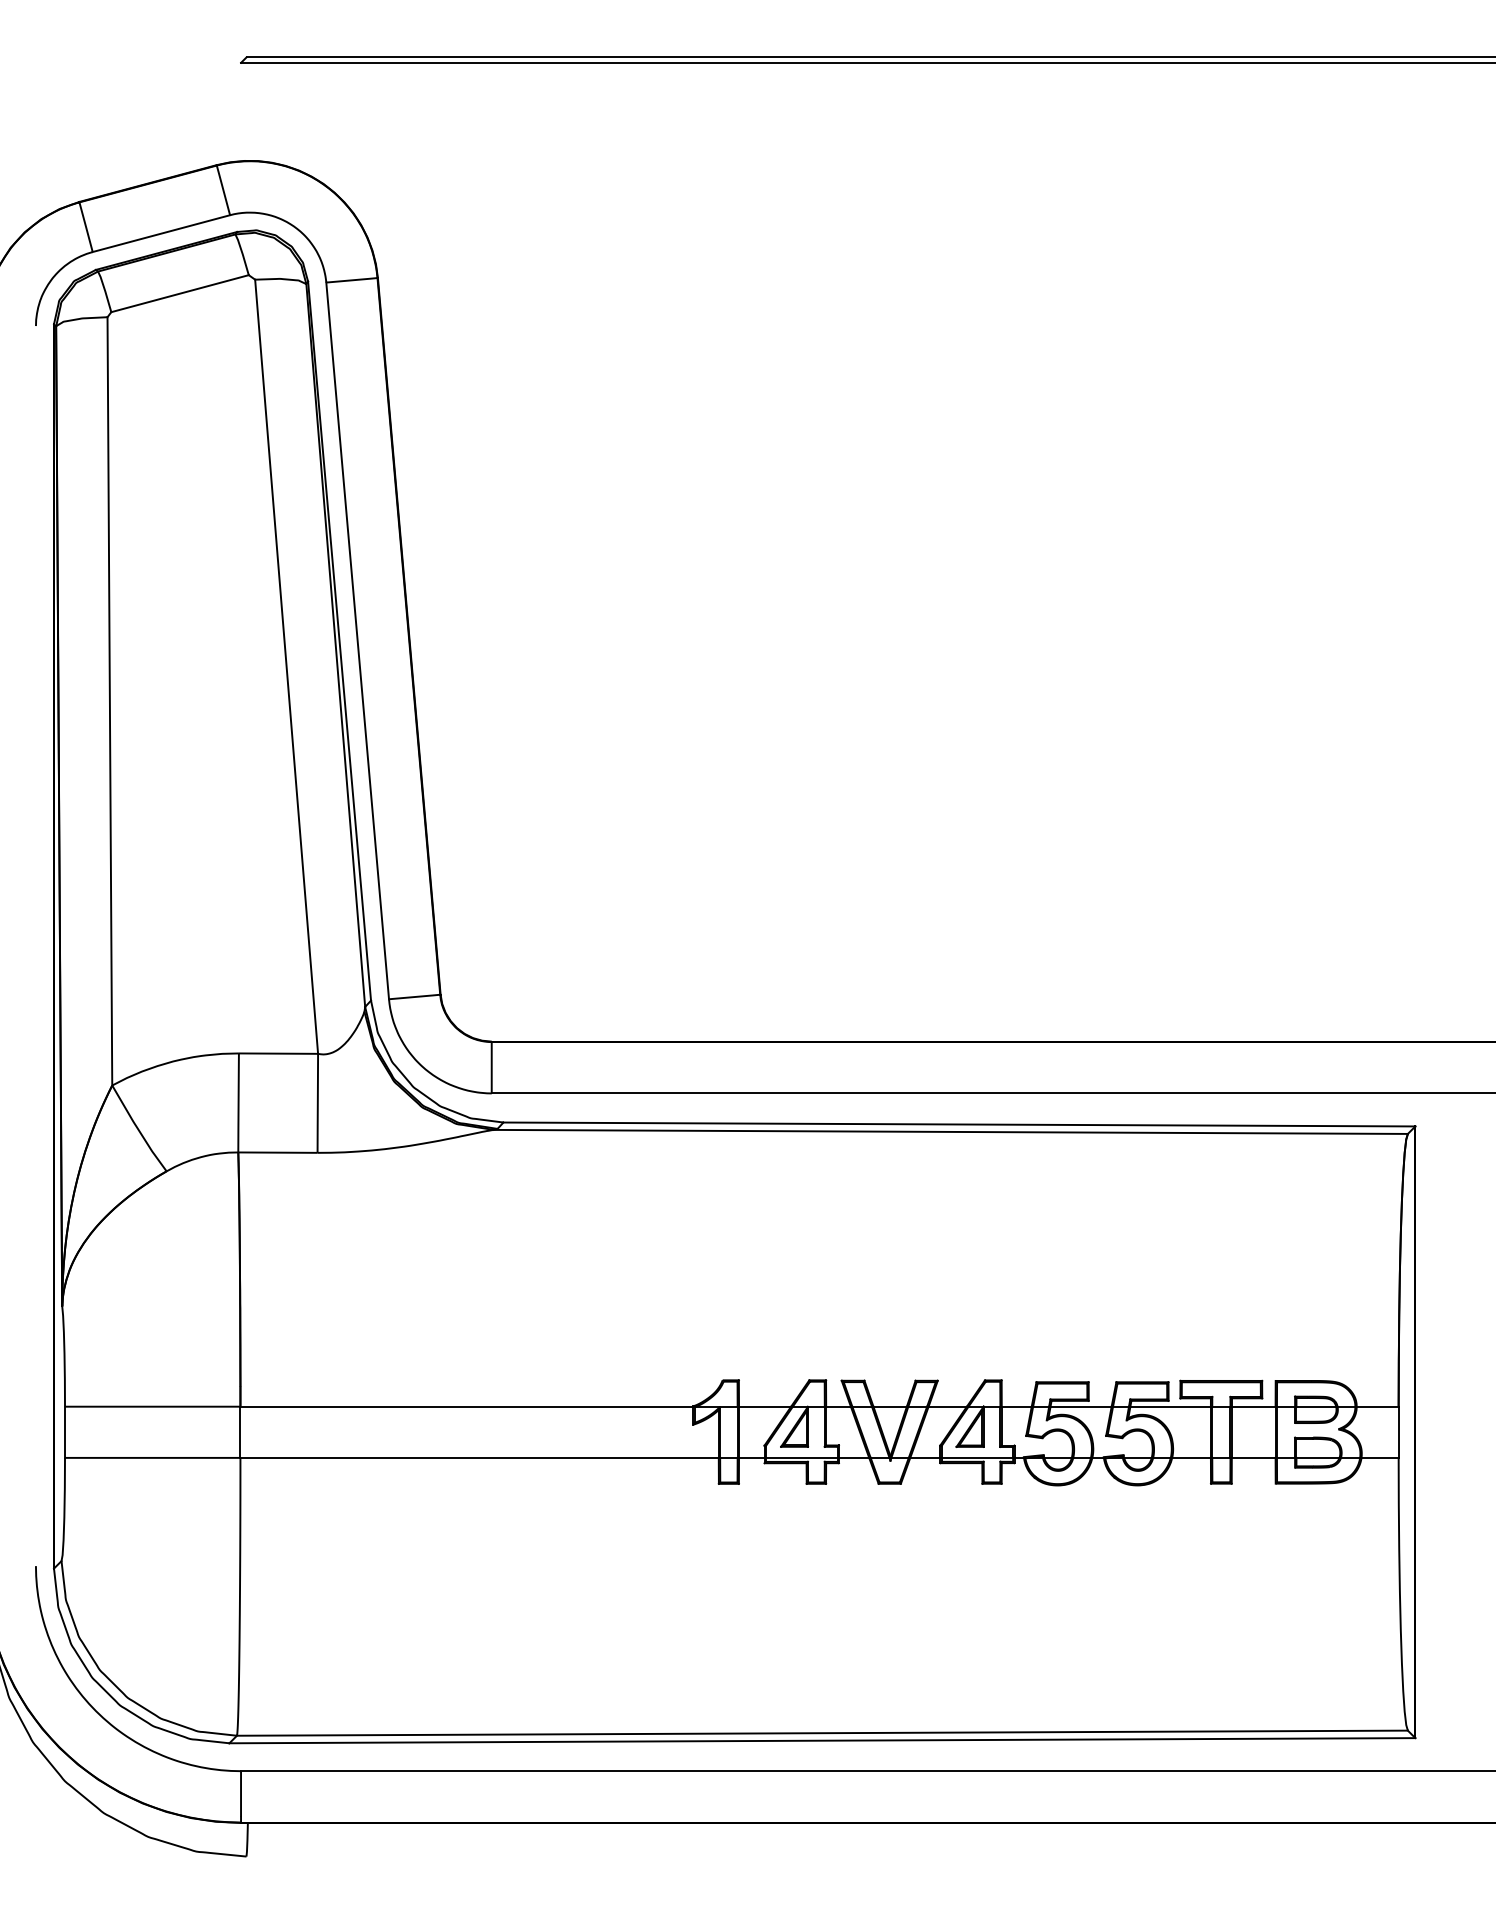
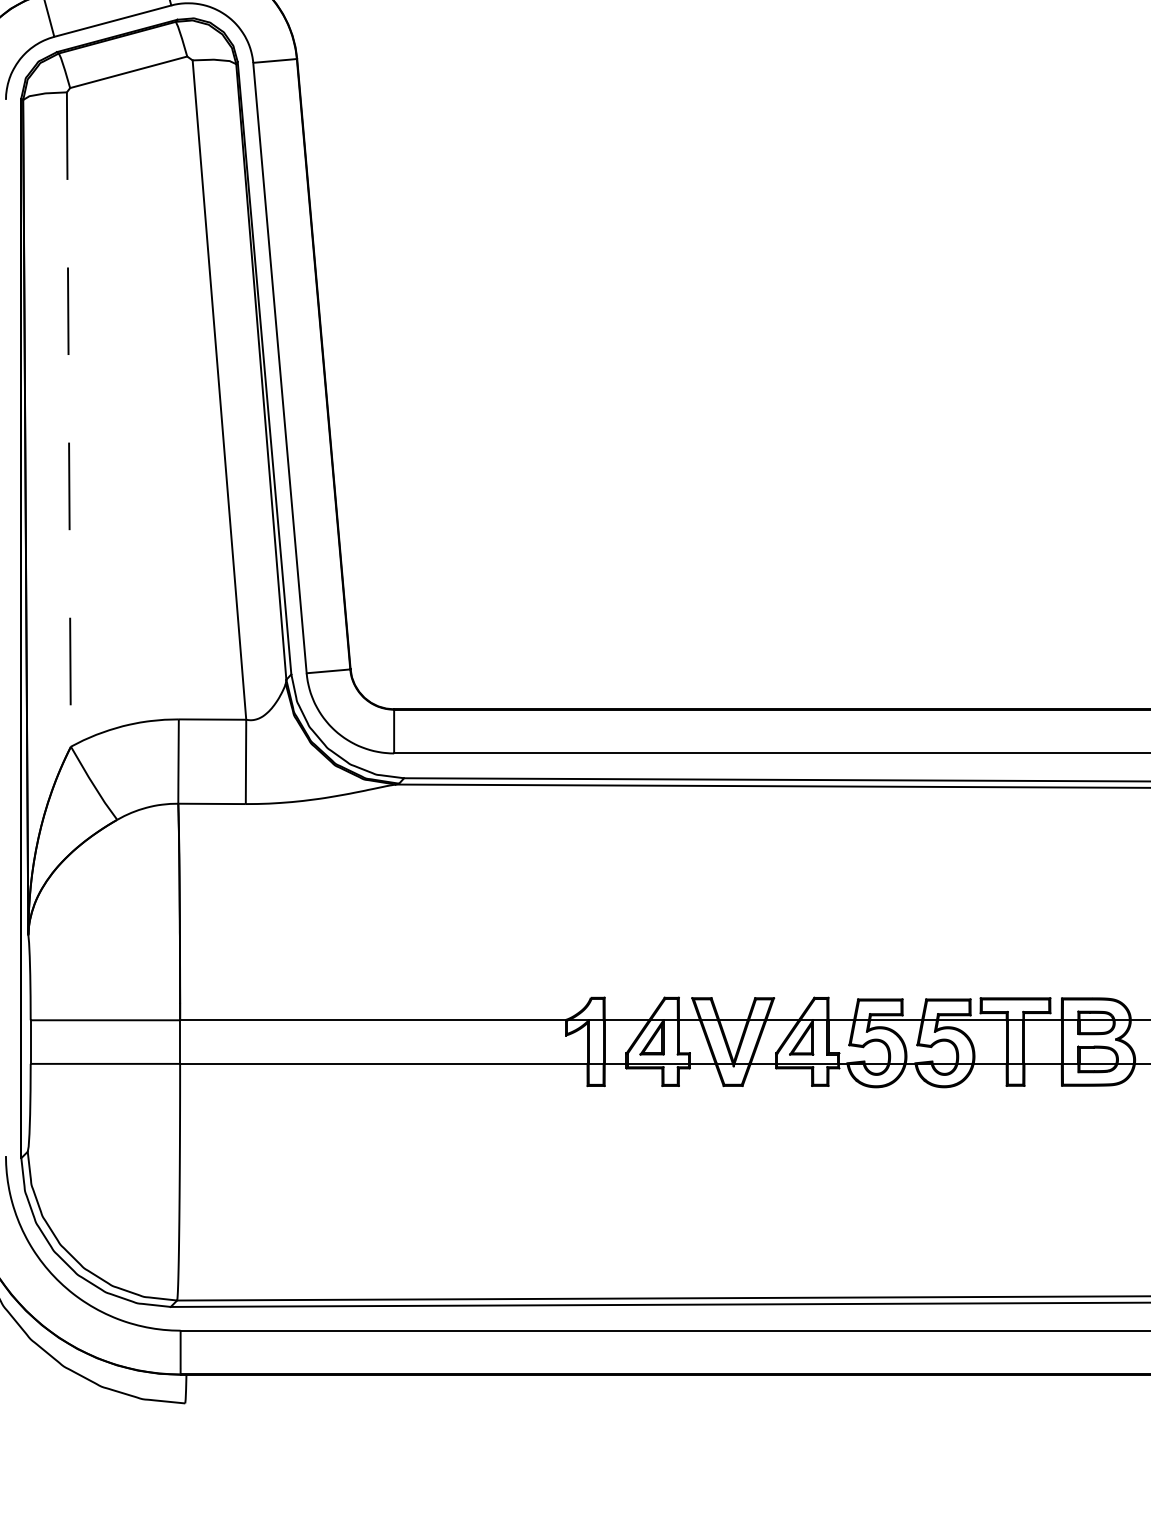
line: (109, 701) -> (68, 419), solid -> dashed

